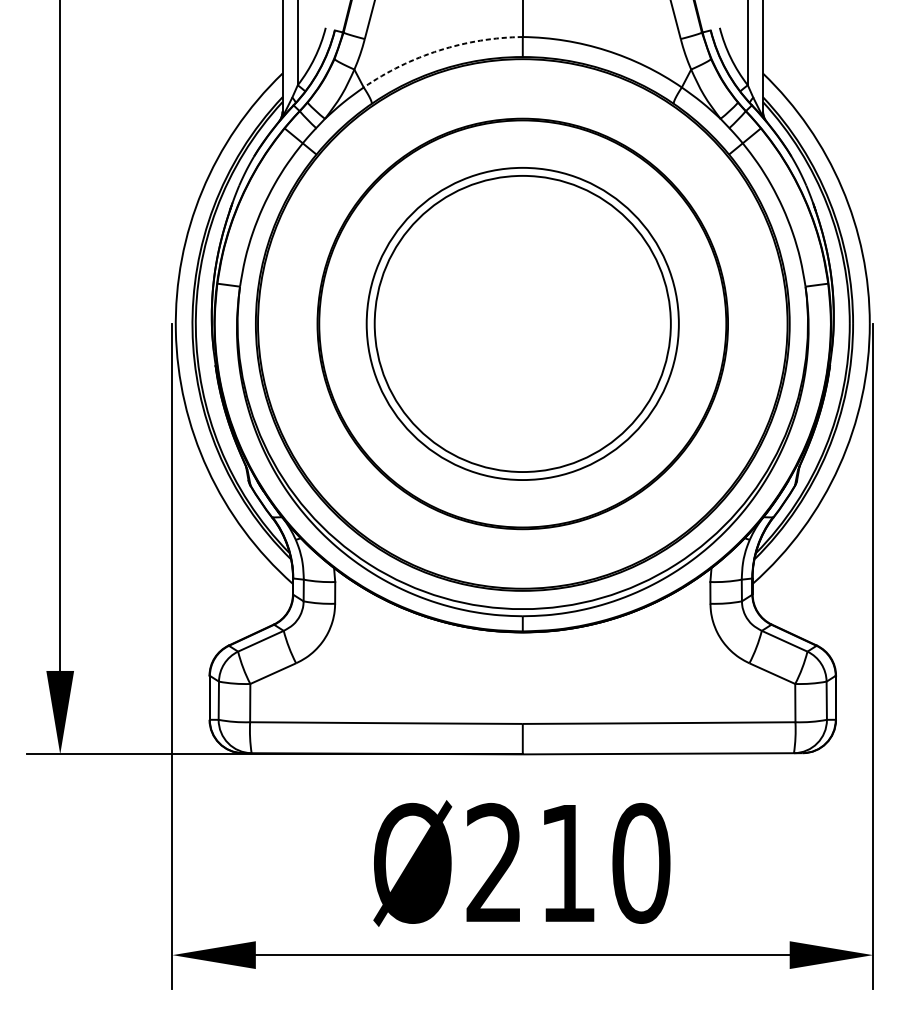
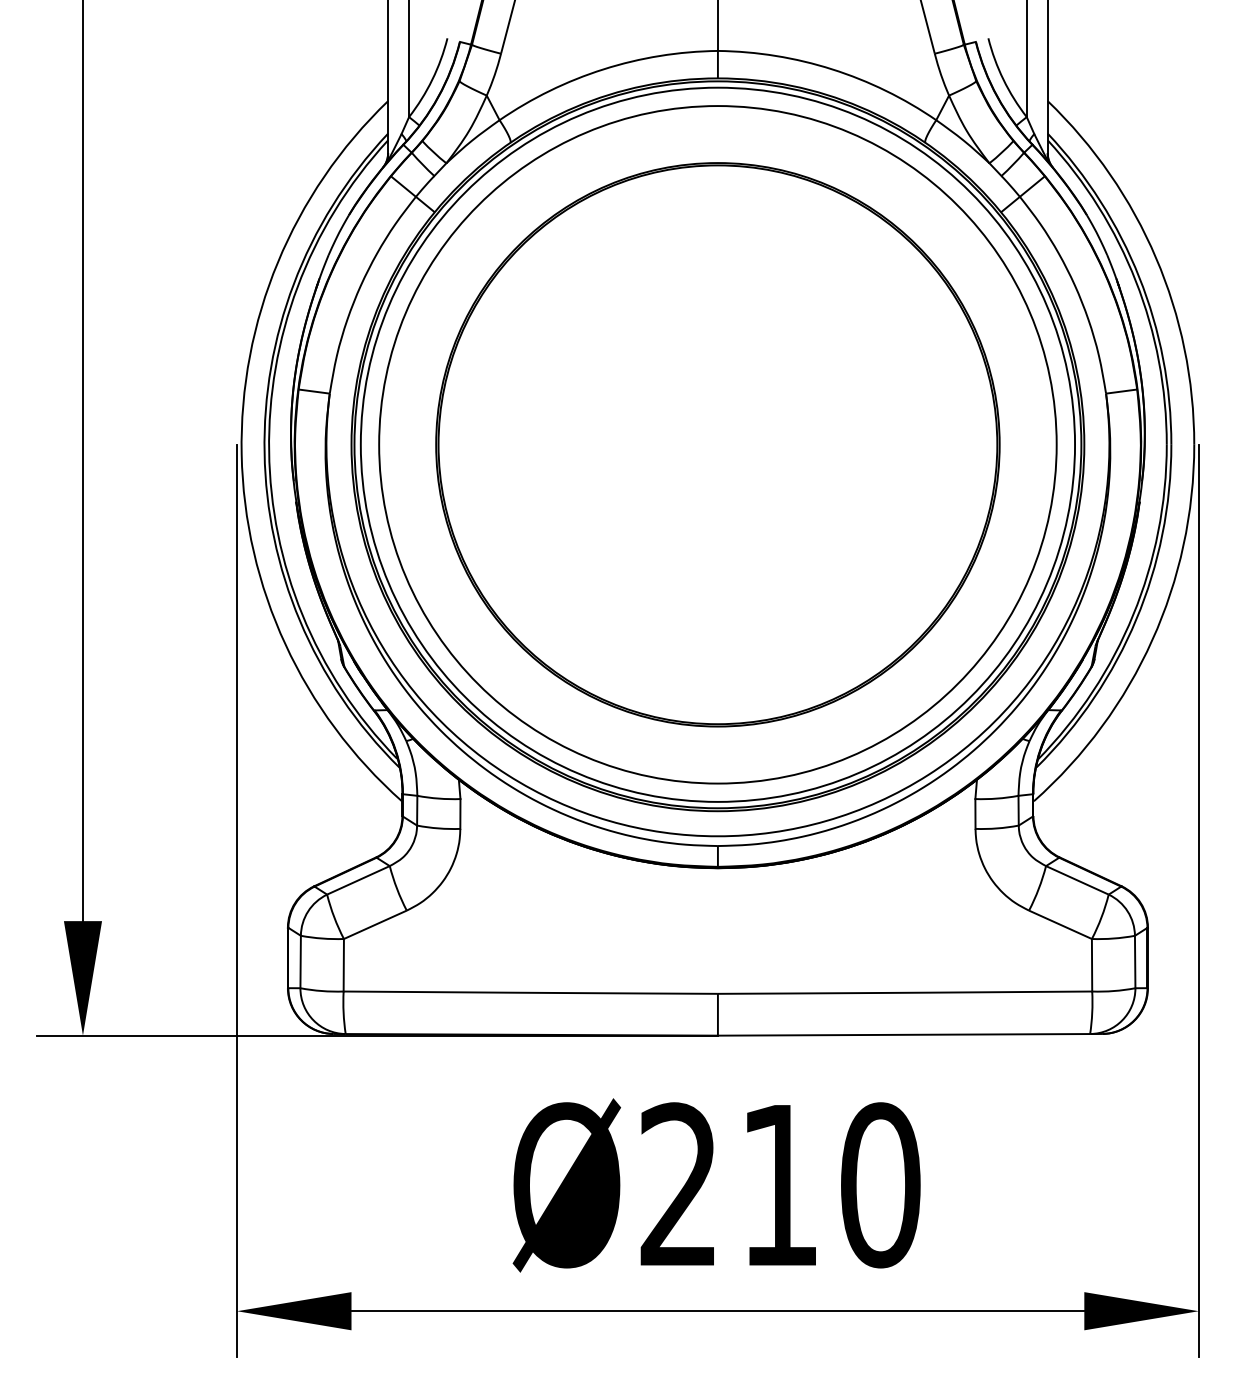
arc: (439, 50) -> (603, 69), dashed -> solid
circle: (522, 323) -> (717, 444), size x1.67
circle: (522, 323) -> (717, 444), size x1.67

